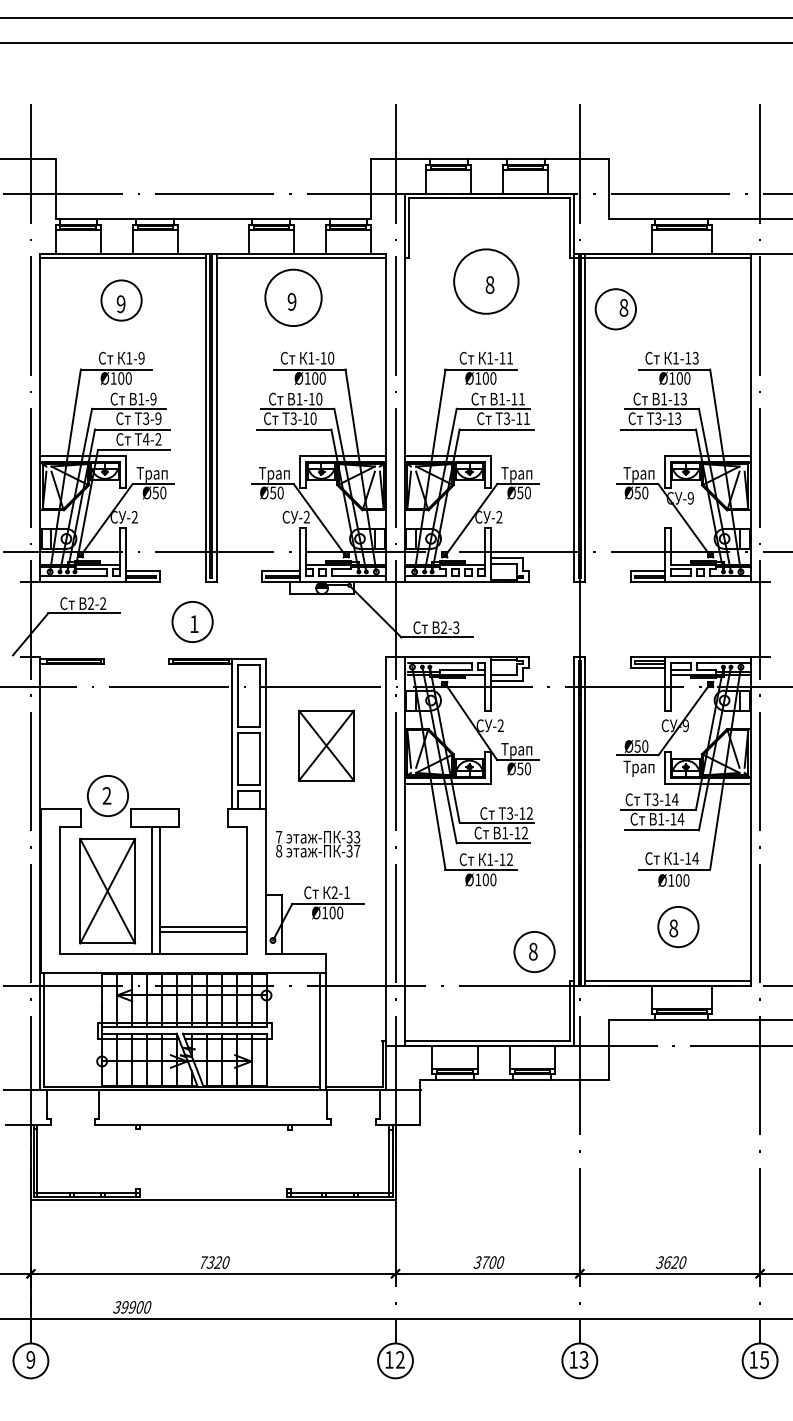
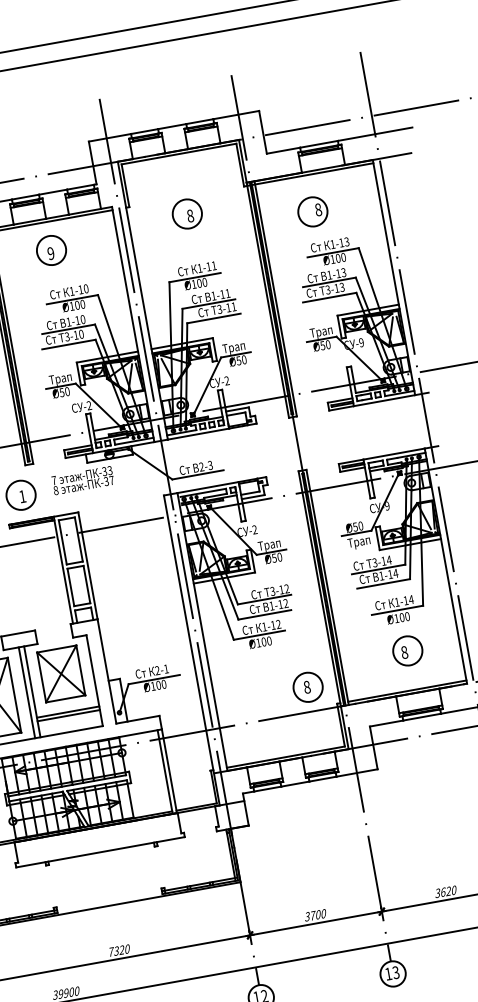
circle: (486, 281) -> (187, 213), size x0.62
circle: (293, 297) -> (51, 250), size x0.71
part: (615, 309) -> (312, 212), moved
part: (326, 745) -> (61, 673), moved
text: (318, 843) -> (83, 480), moved

